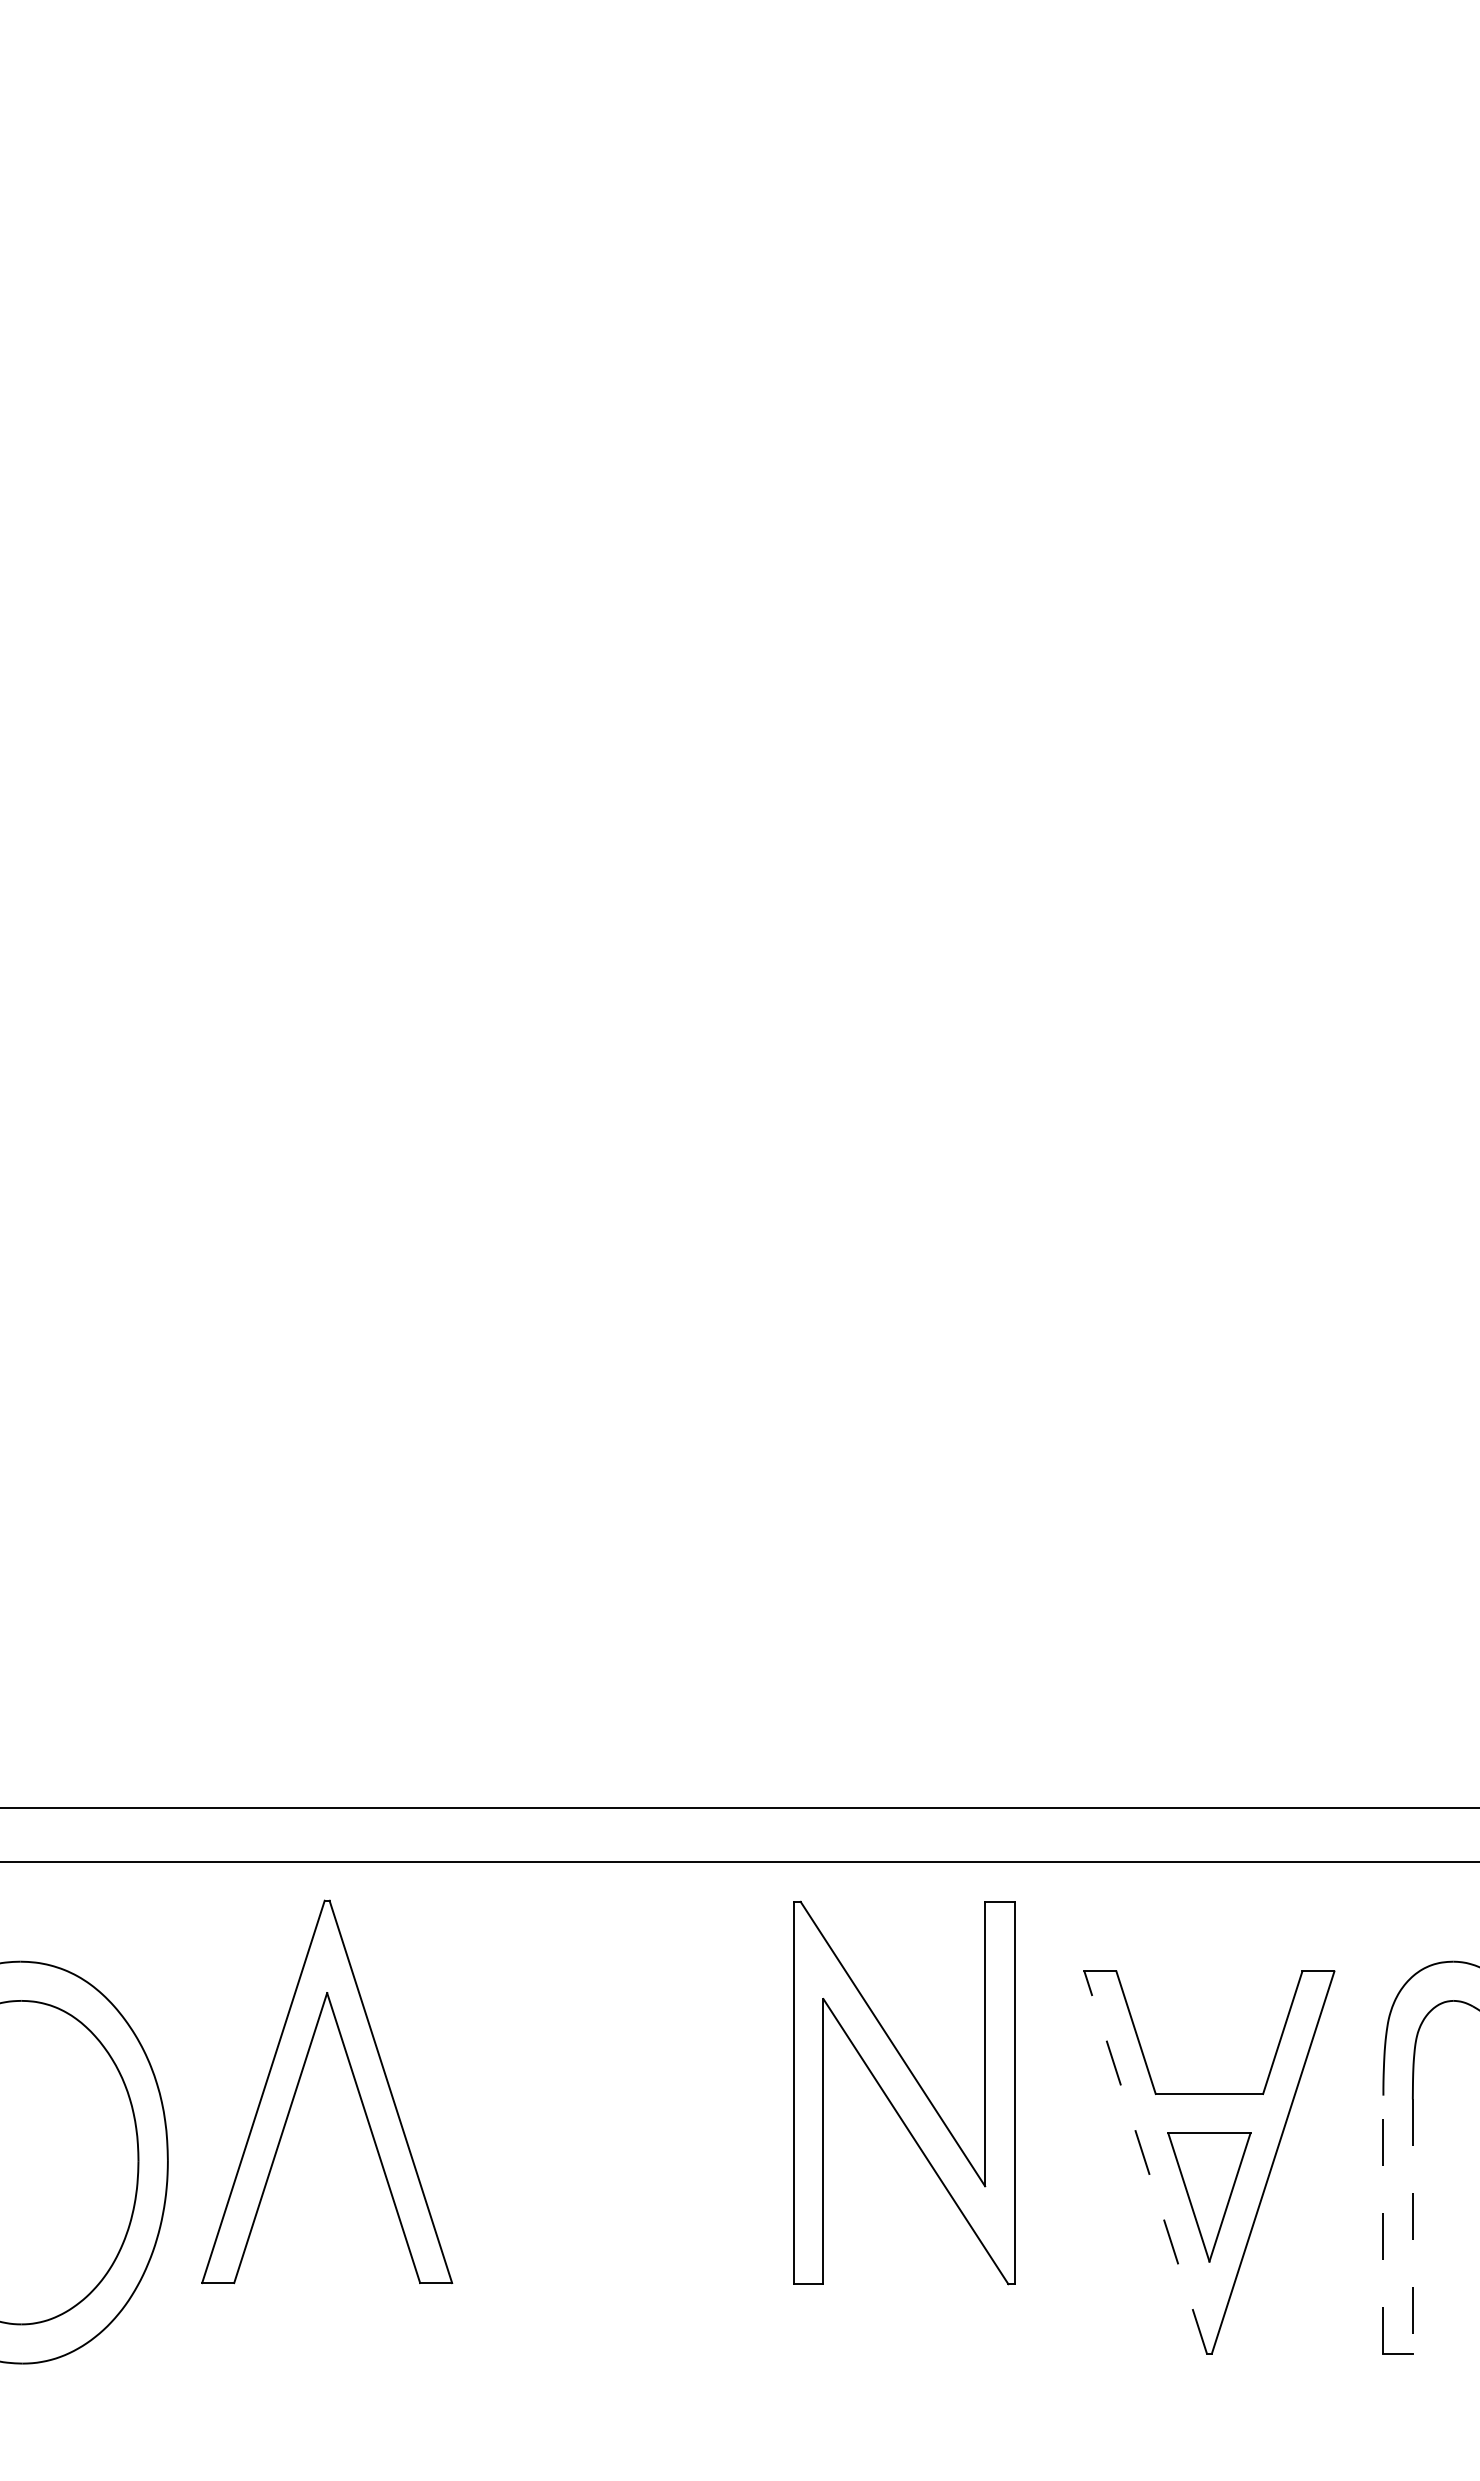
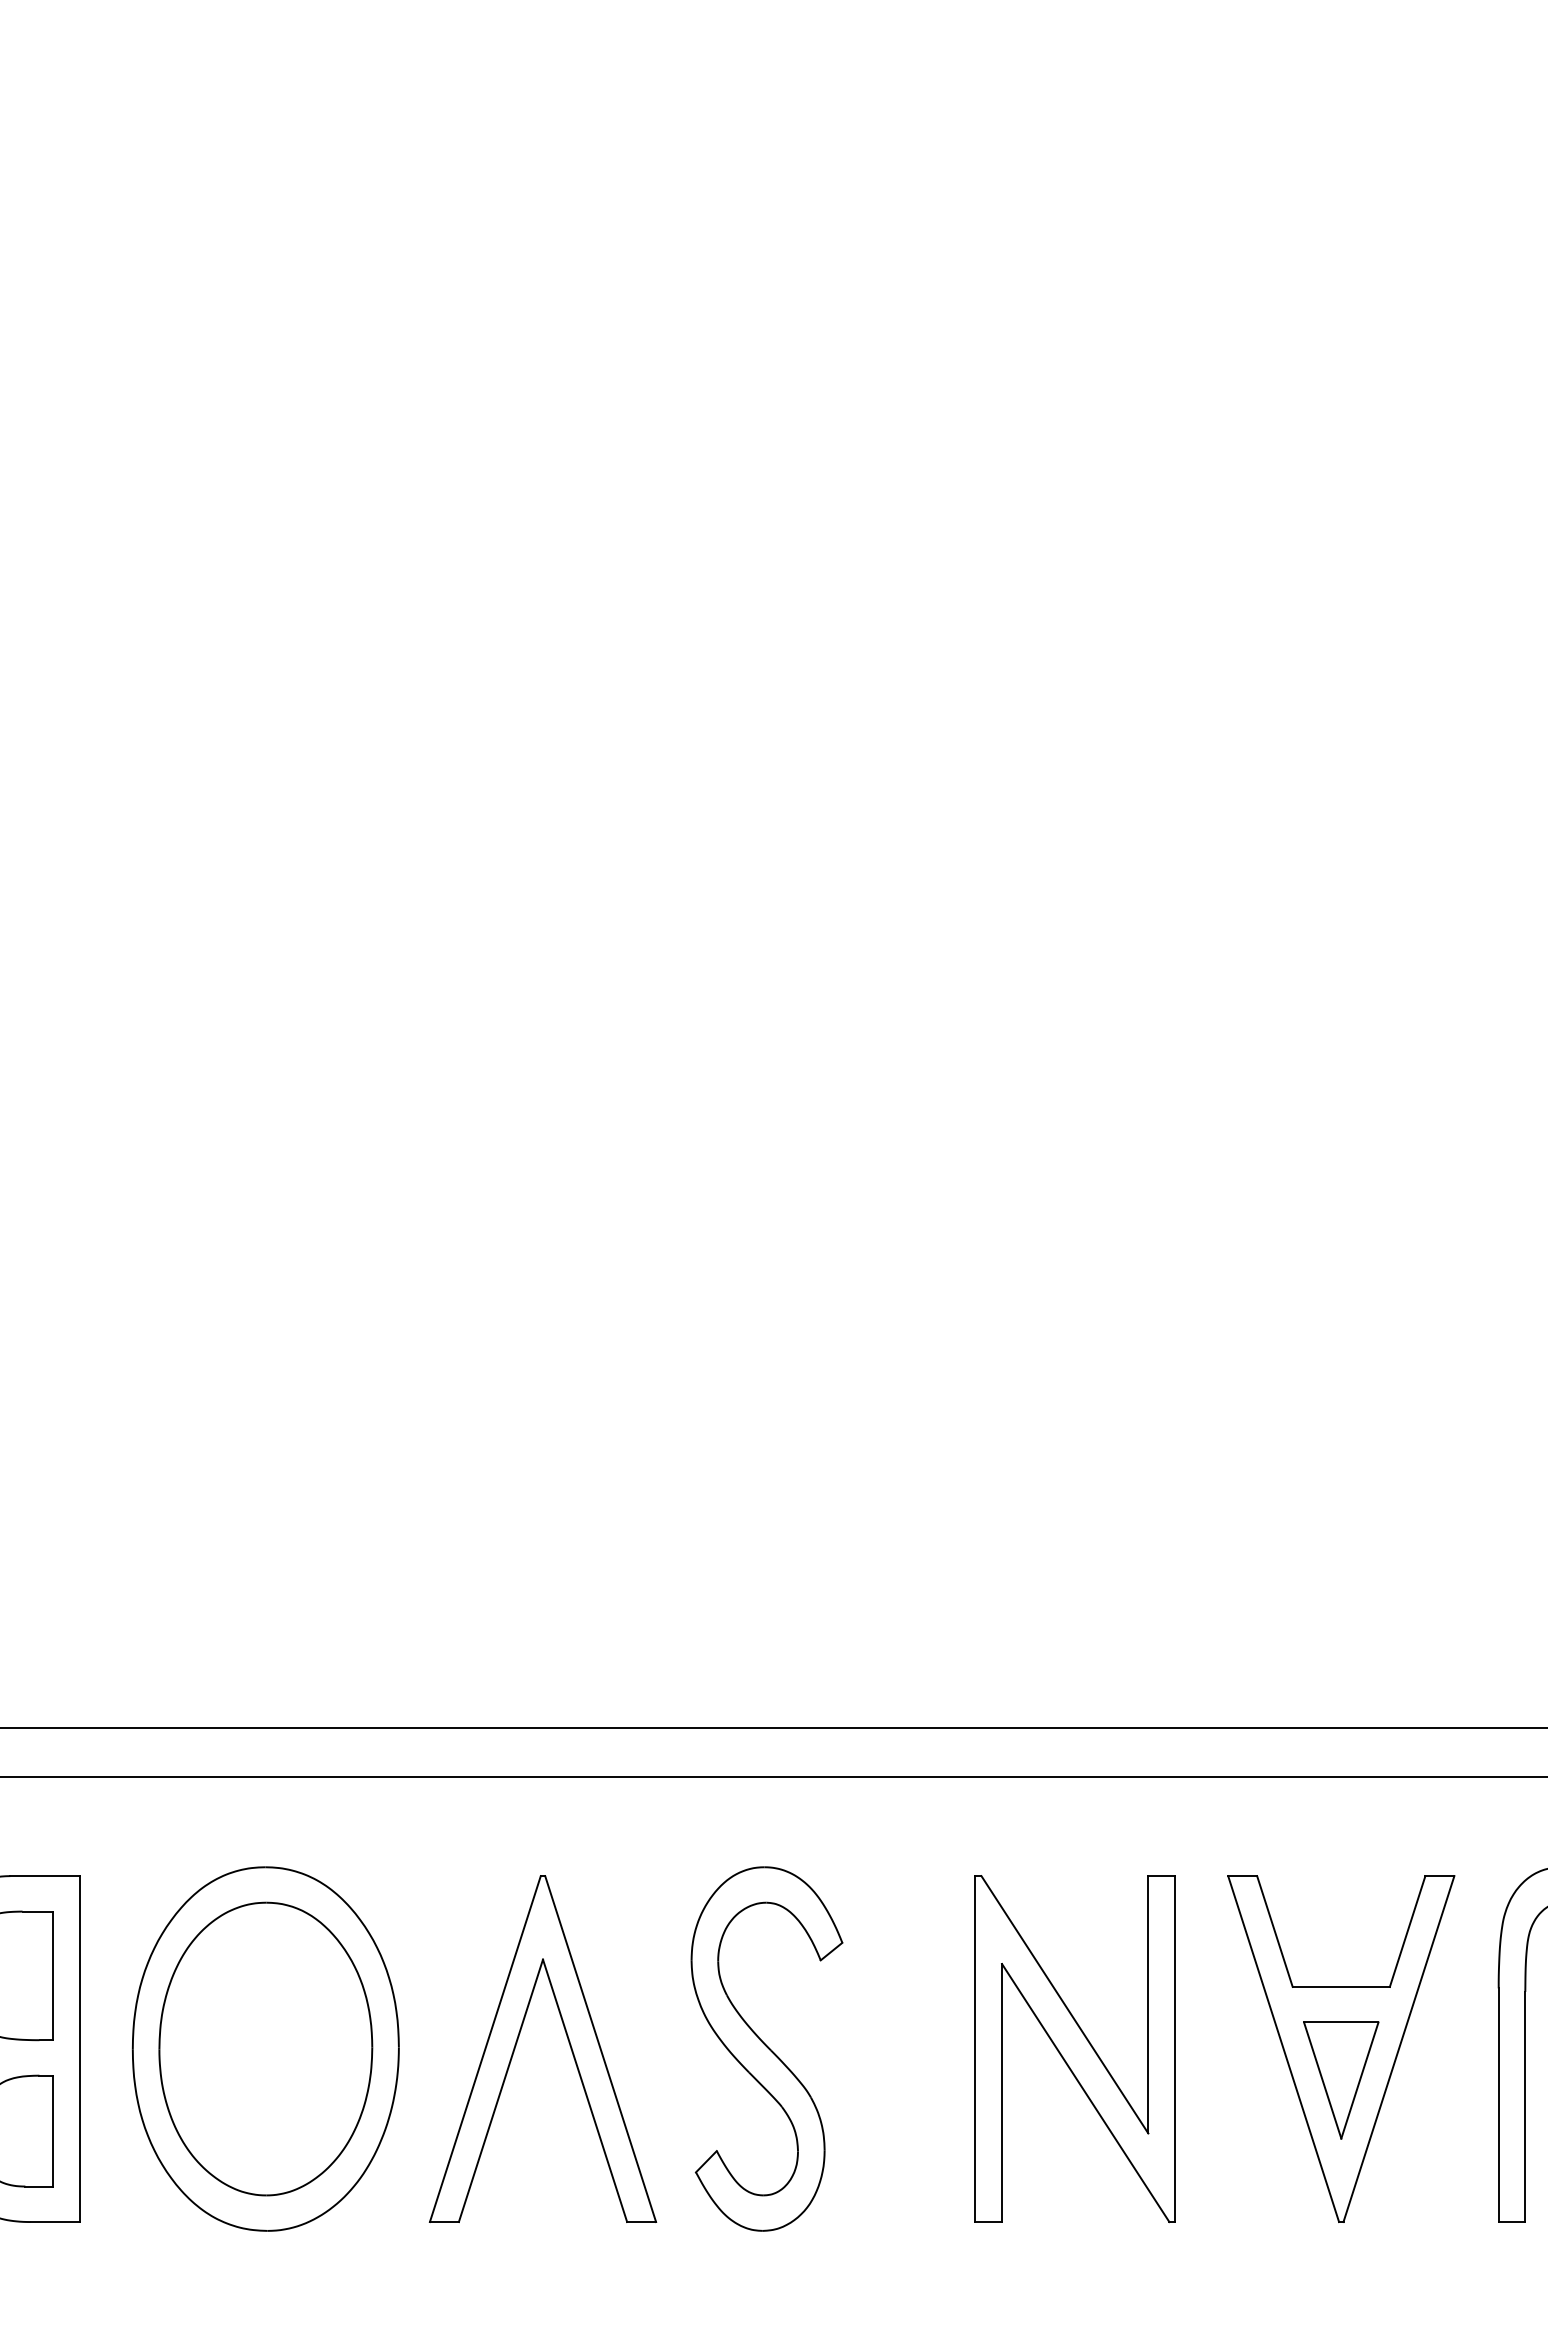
part: (298, 2085) -> (517, 2043), moved
part: (903, 2093) -> (1074, 2049), moved
part: (574, 2162) -> (766, 2048), added
line: (1145, 2163) -> (1283, 2049), dashed -> solid
line: (1383, 2225) -> (1498, 2105), dashed -> solid
line: (1413, 2227) -> (1525, 2107), dashed -> solid

